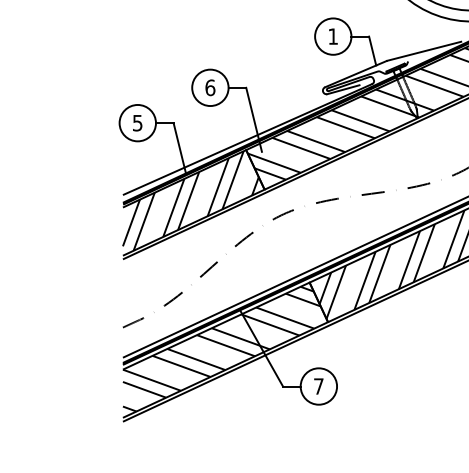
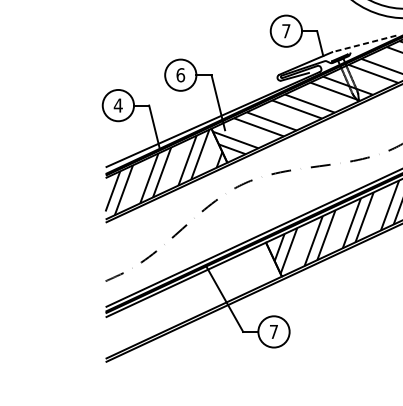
text: (332, 36) -> (285, 31), 1 -> 7
line: (423, 51) -> (363, 44), solid -> dashed
text: (137, 123) -> (118, 105), 5 -> 4
hatch: (221, 348) -> (190, 299), removed

